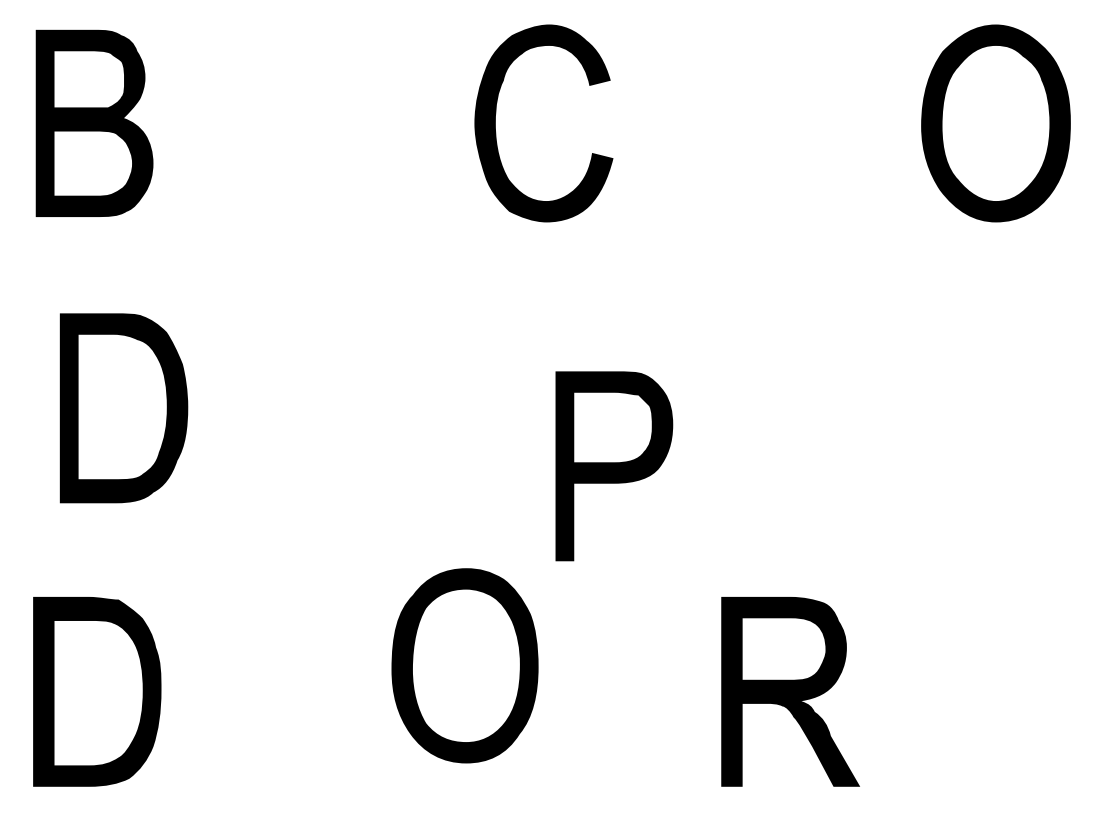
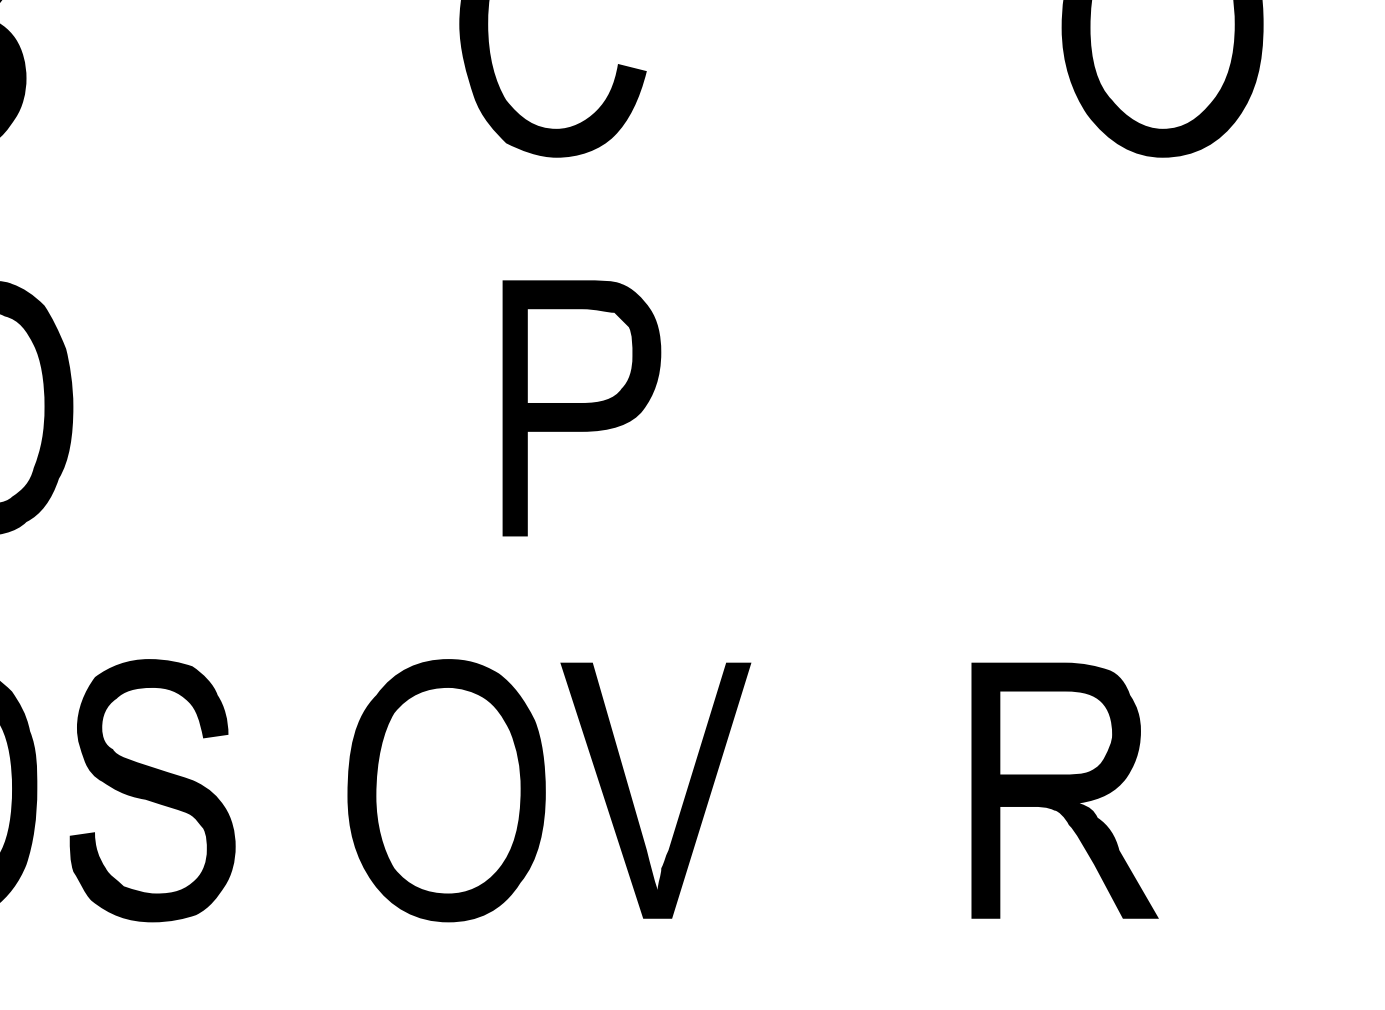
part: (614, 466) -> (582, 408), moved
part: (464, 665) -> (445, 790), moved
fill: (246, 691) -> (151, 790), added
fill: (620, 691) -> (656, 790), added
part: (790, 691) -> (1064, 790), moved

